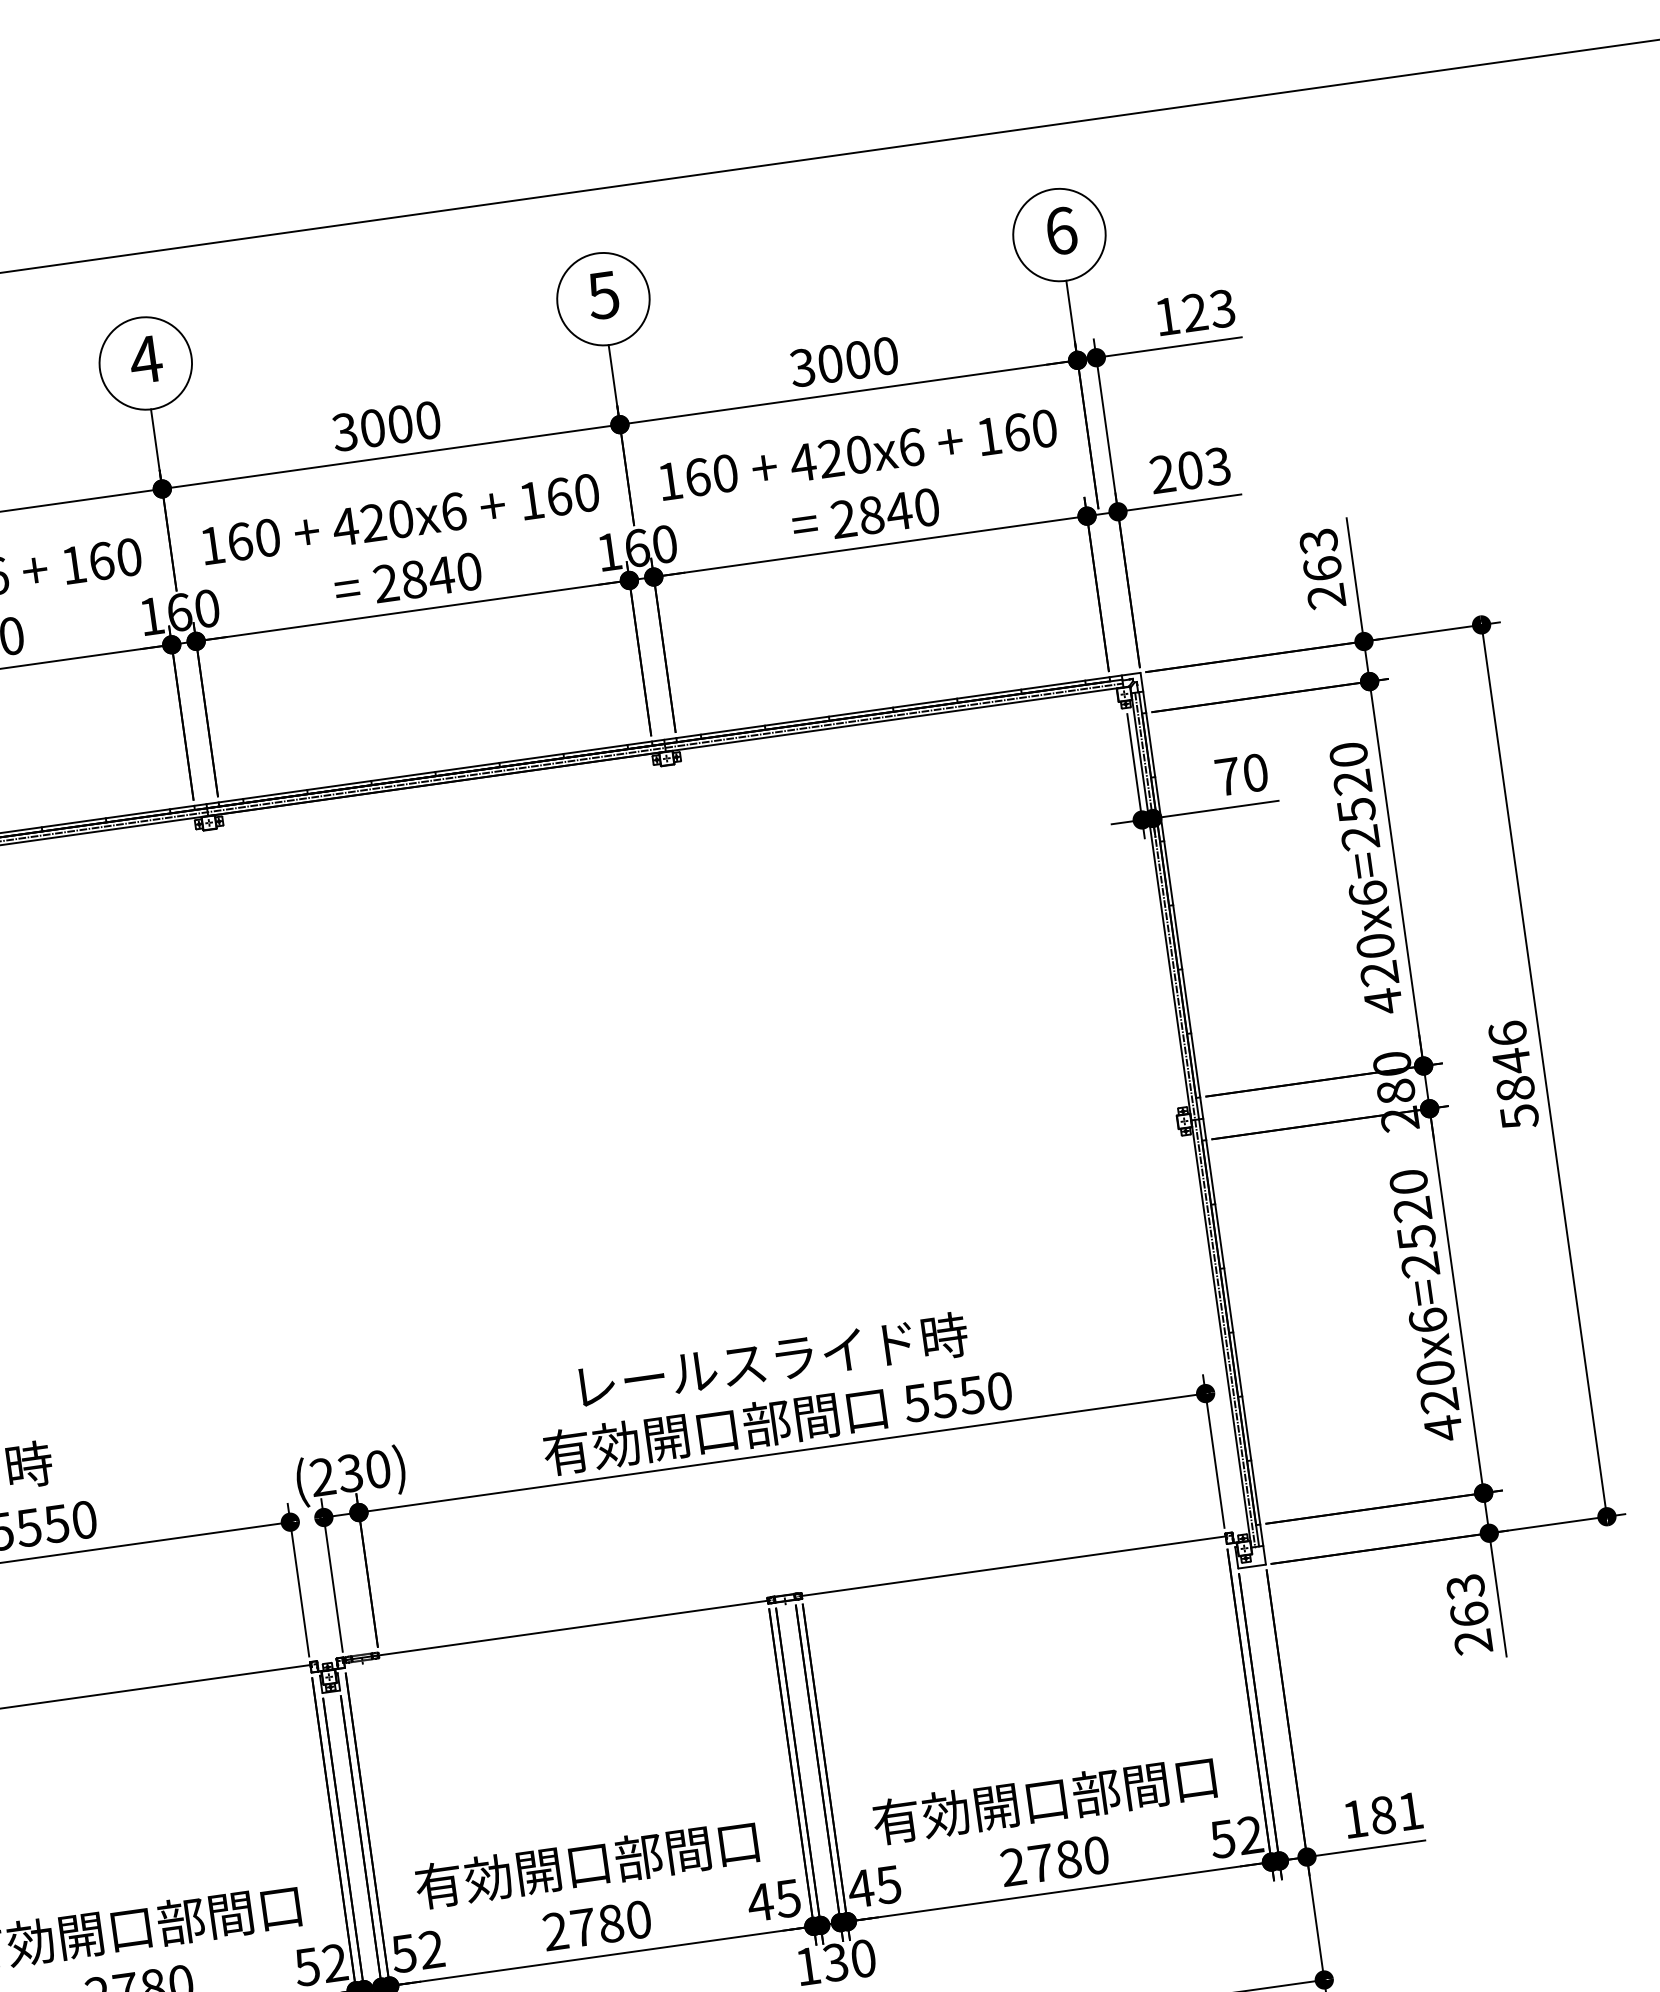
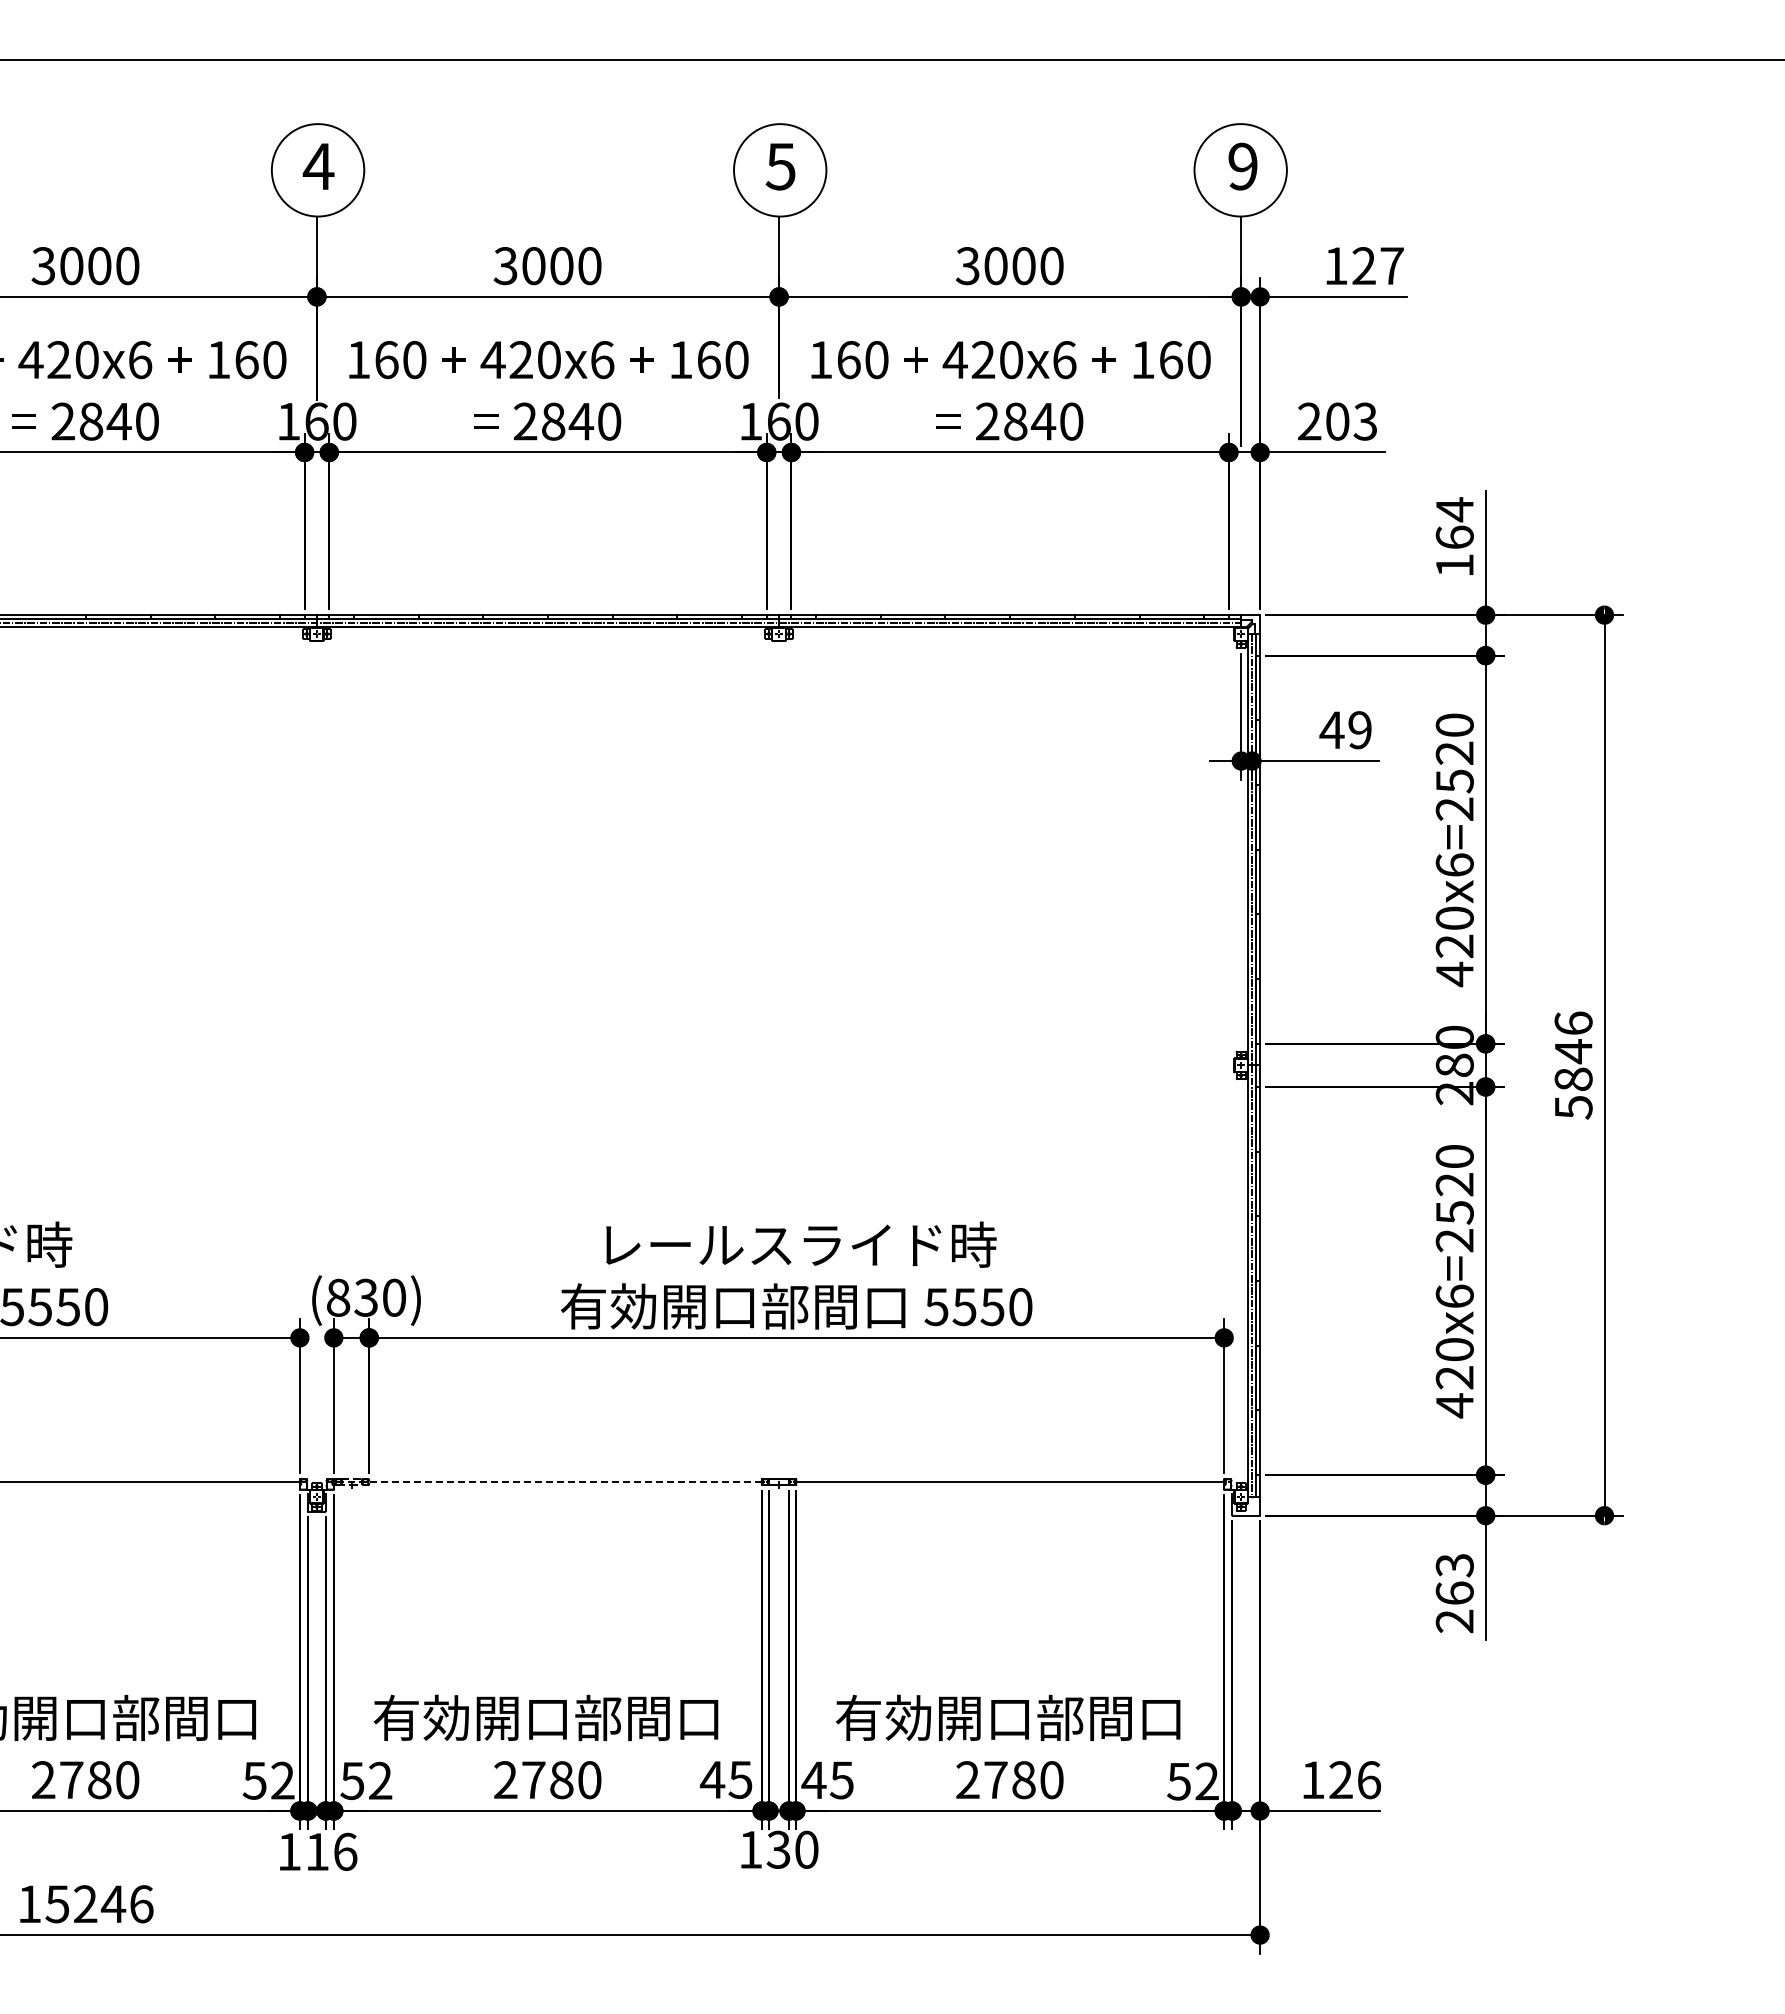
text: (1061, 230) -> (1243, 166), 6 -> 9
text: (1222, 309) -> (1391, 266), 123 -> 127
text: (1322, 568) -> (1454, 537), 263 -> 164
text: (1241, 775) -> (1345, 730), 70 -> 49
text: (322, 1476) -> (338, 1297), (230) -> (830)
line: (555, 1630) -> (547, 1482), solid -> dashed
text: (1397, 1813) -> (1355, 1780), 181 -> 126

